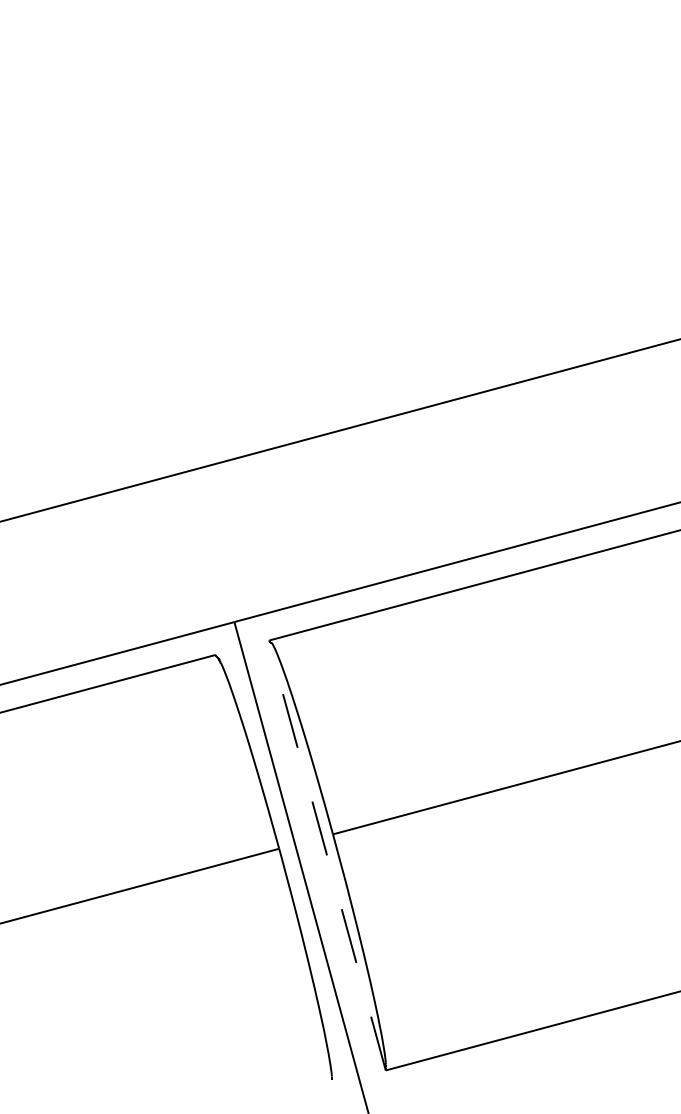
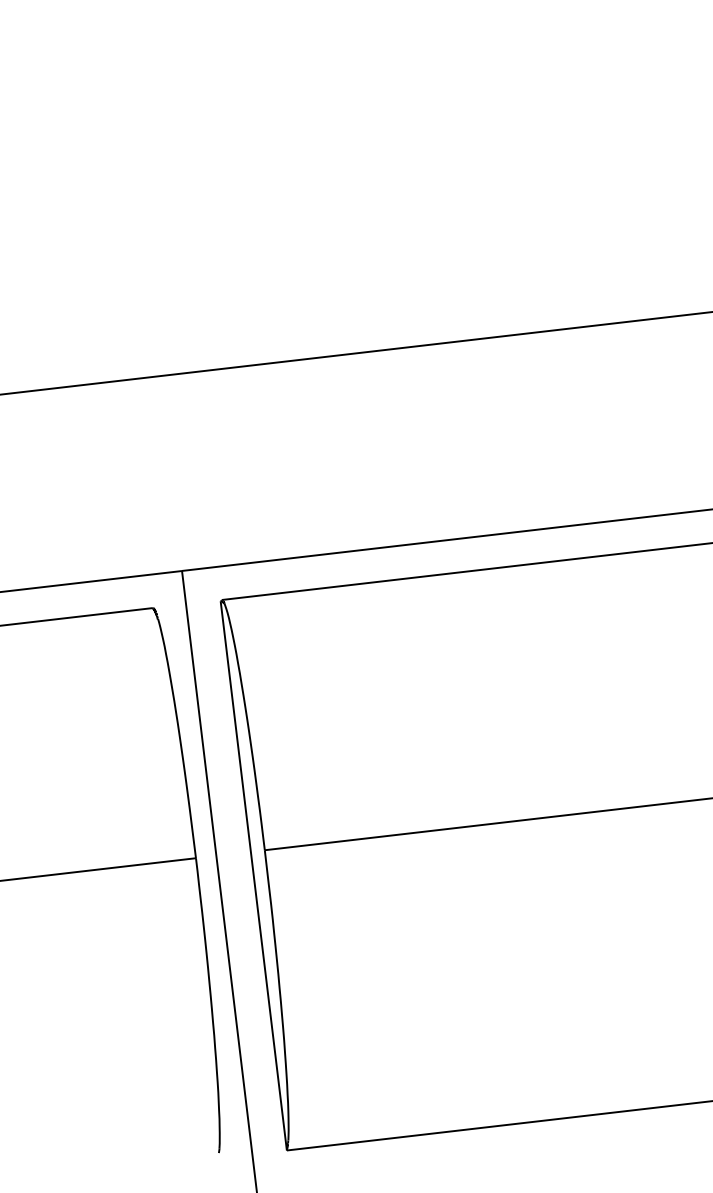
line: (327, 855) -> (254, 875), dashed -> solid

